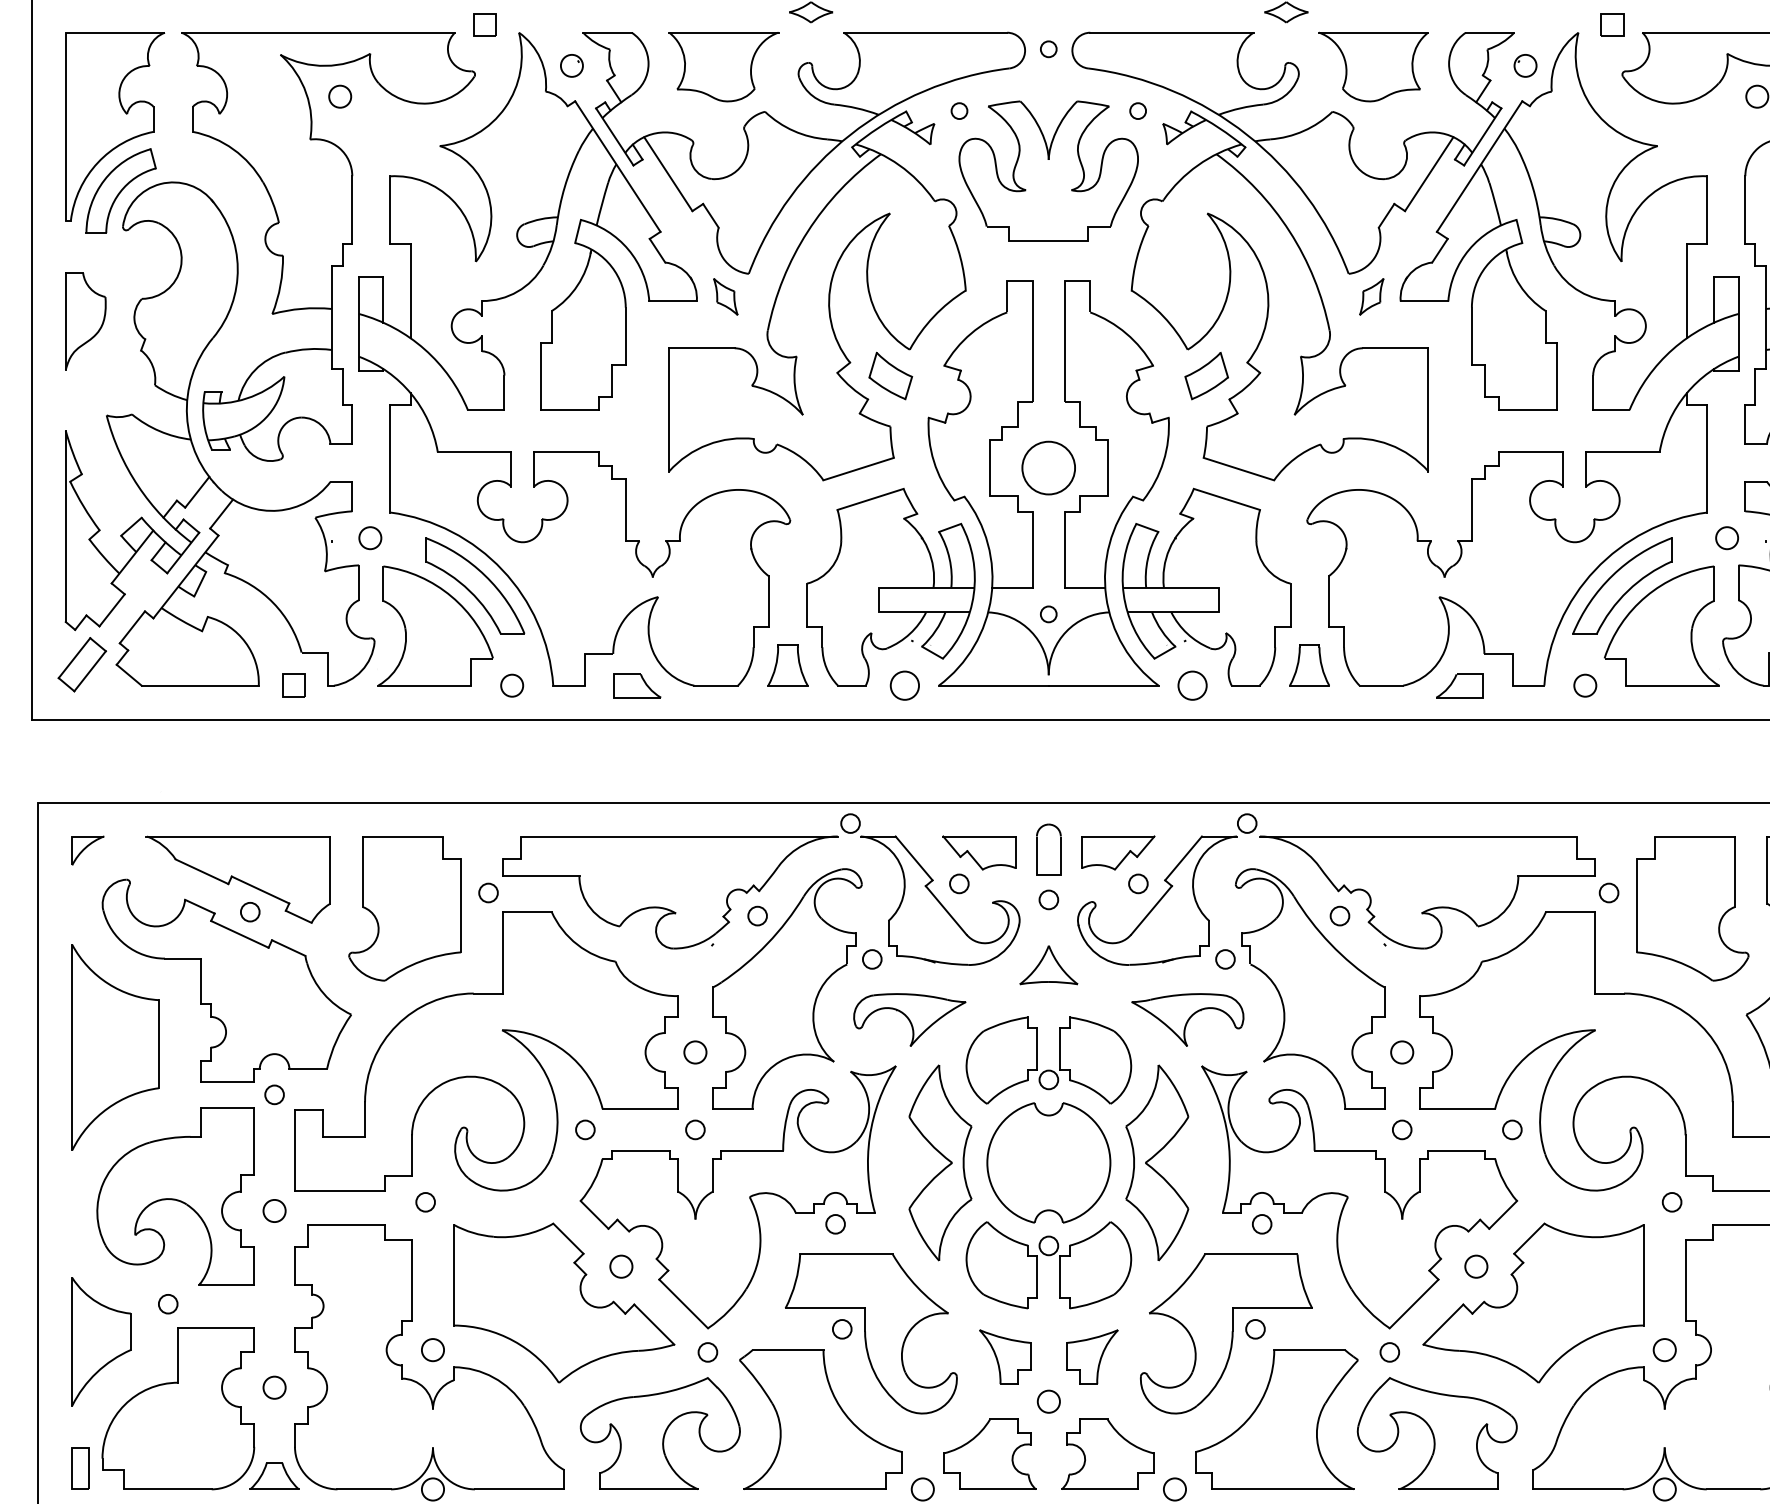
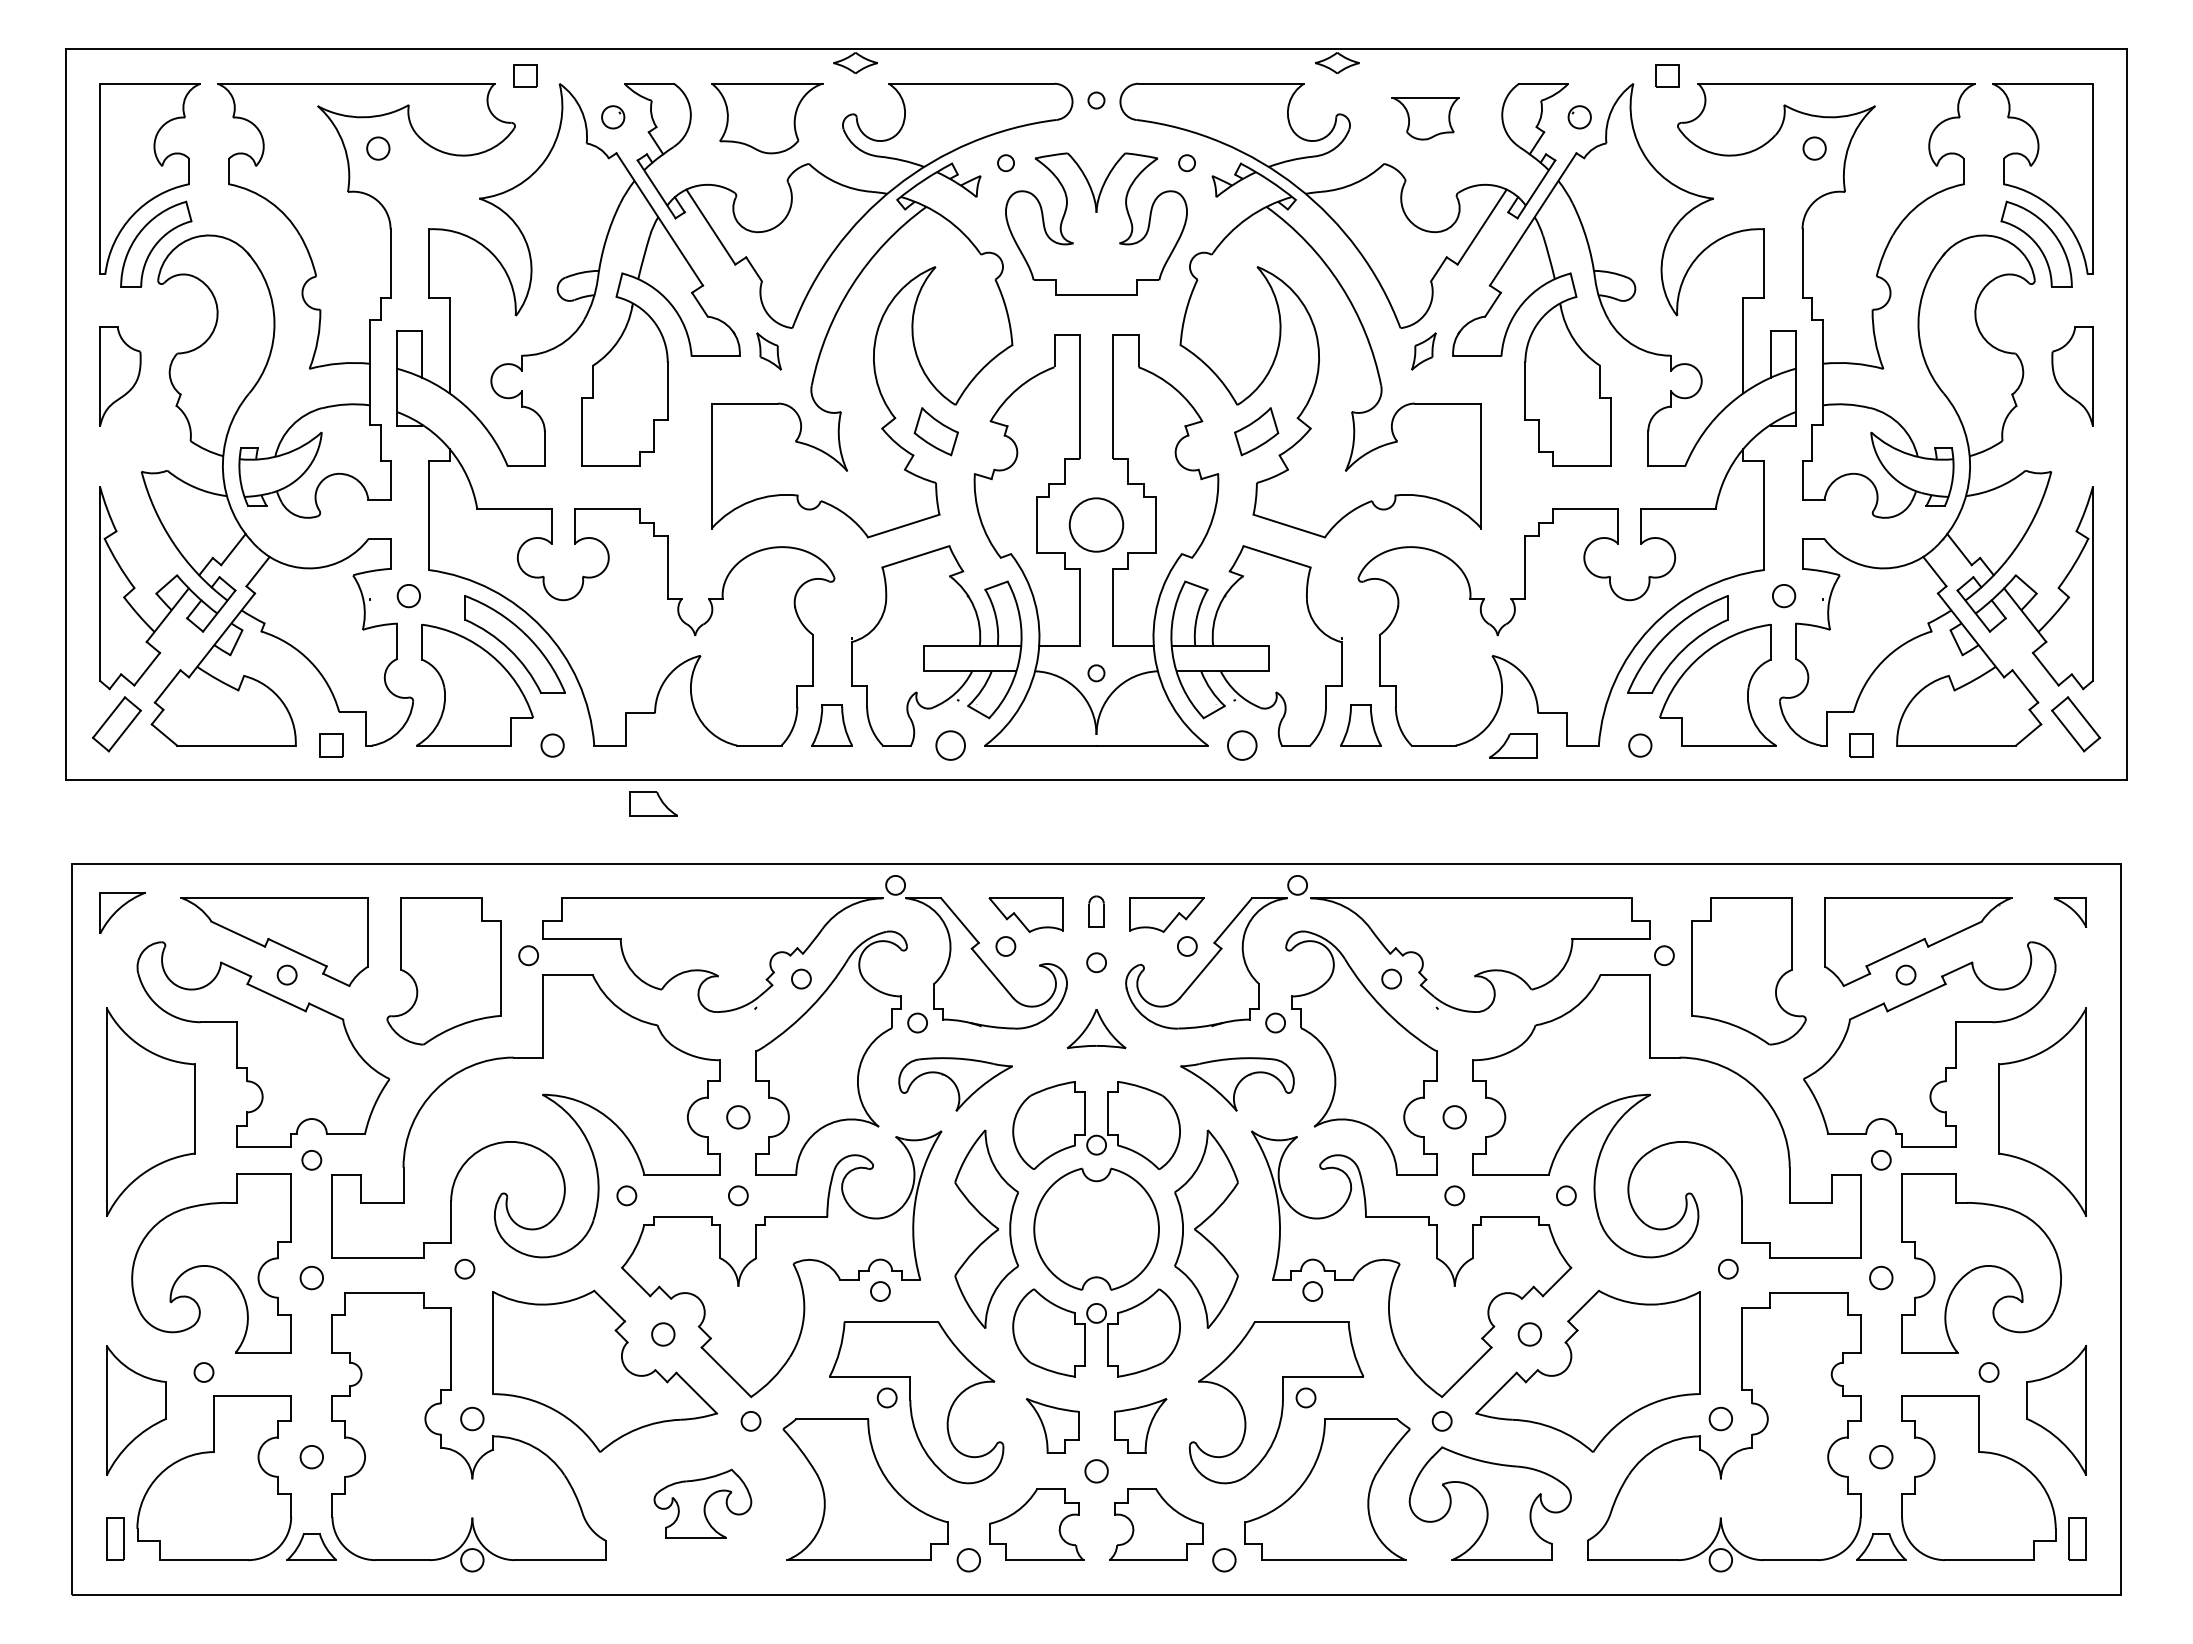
part: (1373, 67) -> (1425, 118), size x0.6
part: (637, 685) -> (653, 803), moved
part: (1048, 849) -> (1096, 911), size x0.6
part: (87, 850) -> (122, 912), size x1.4
part: (660, 1433) -> (702, 1503), size x0.6

